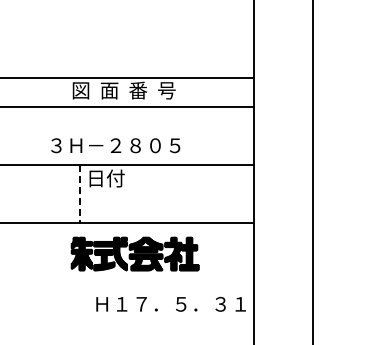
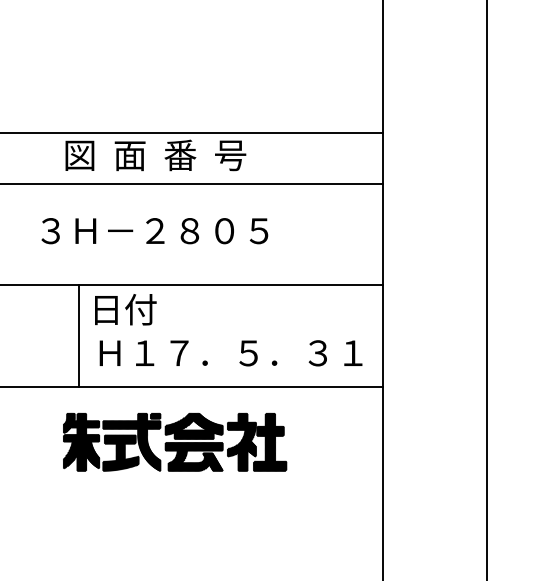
text: (115, 145) -> (154, 230), moved
line: (80, 193) -> (79, 336), dashed -> solid
text: (170, 304) -> (229, 353), moved

